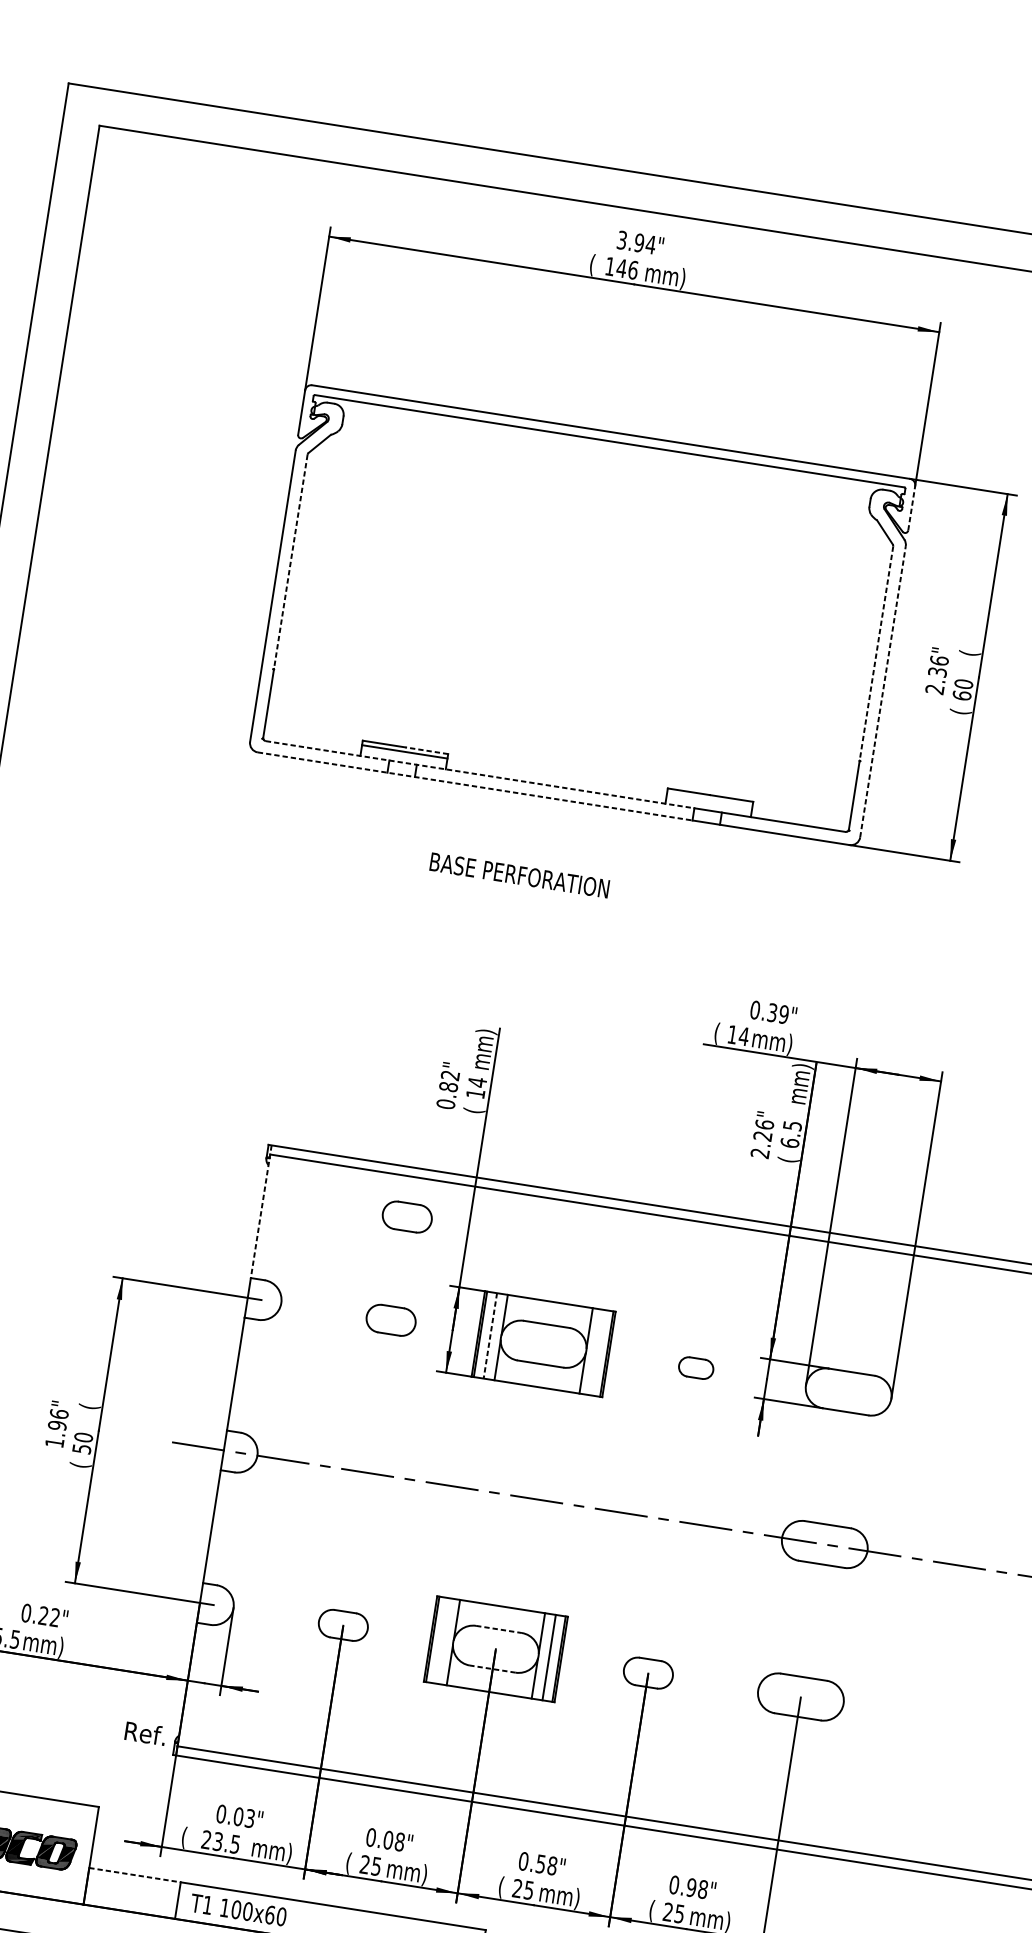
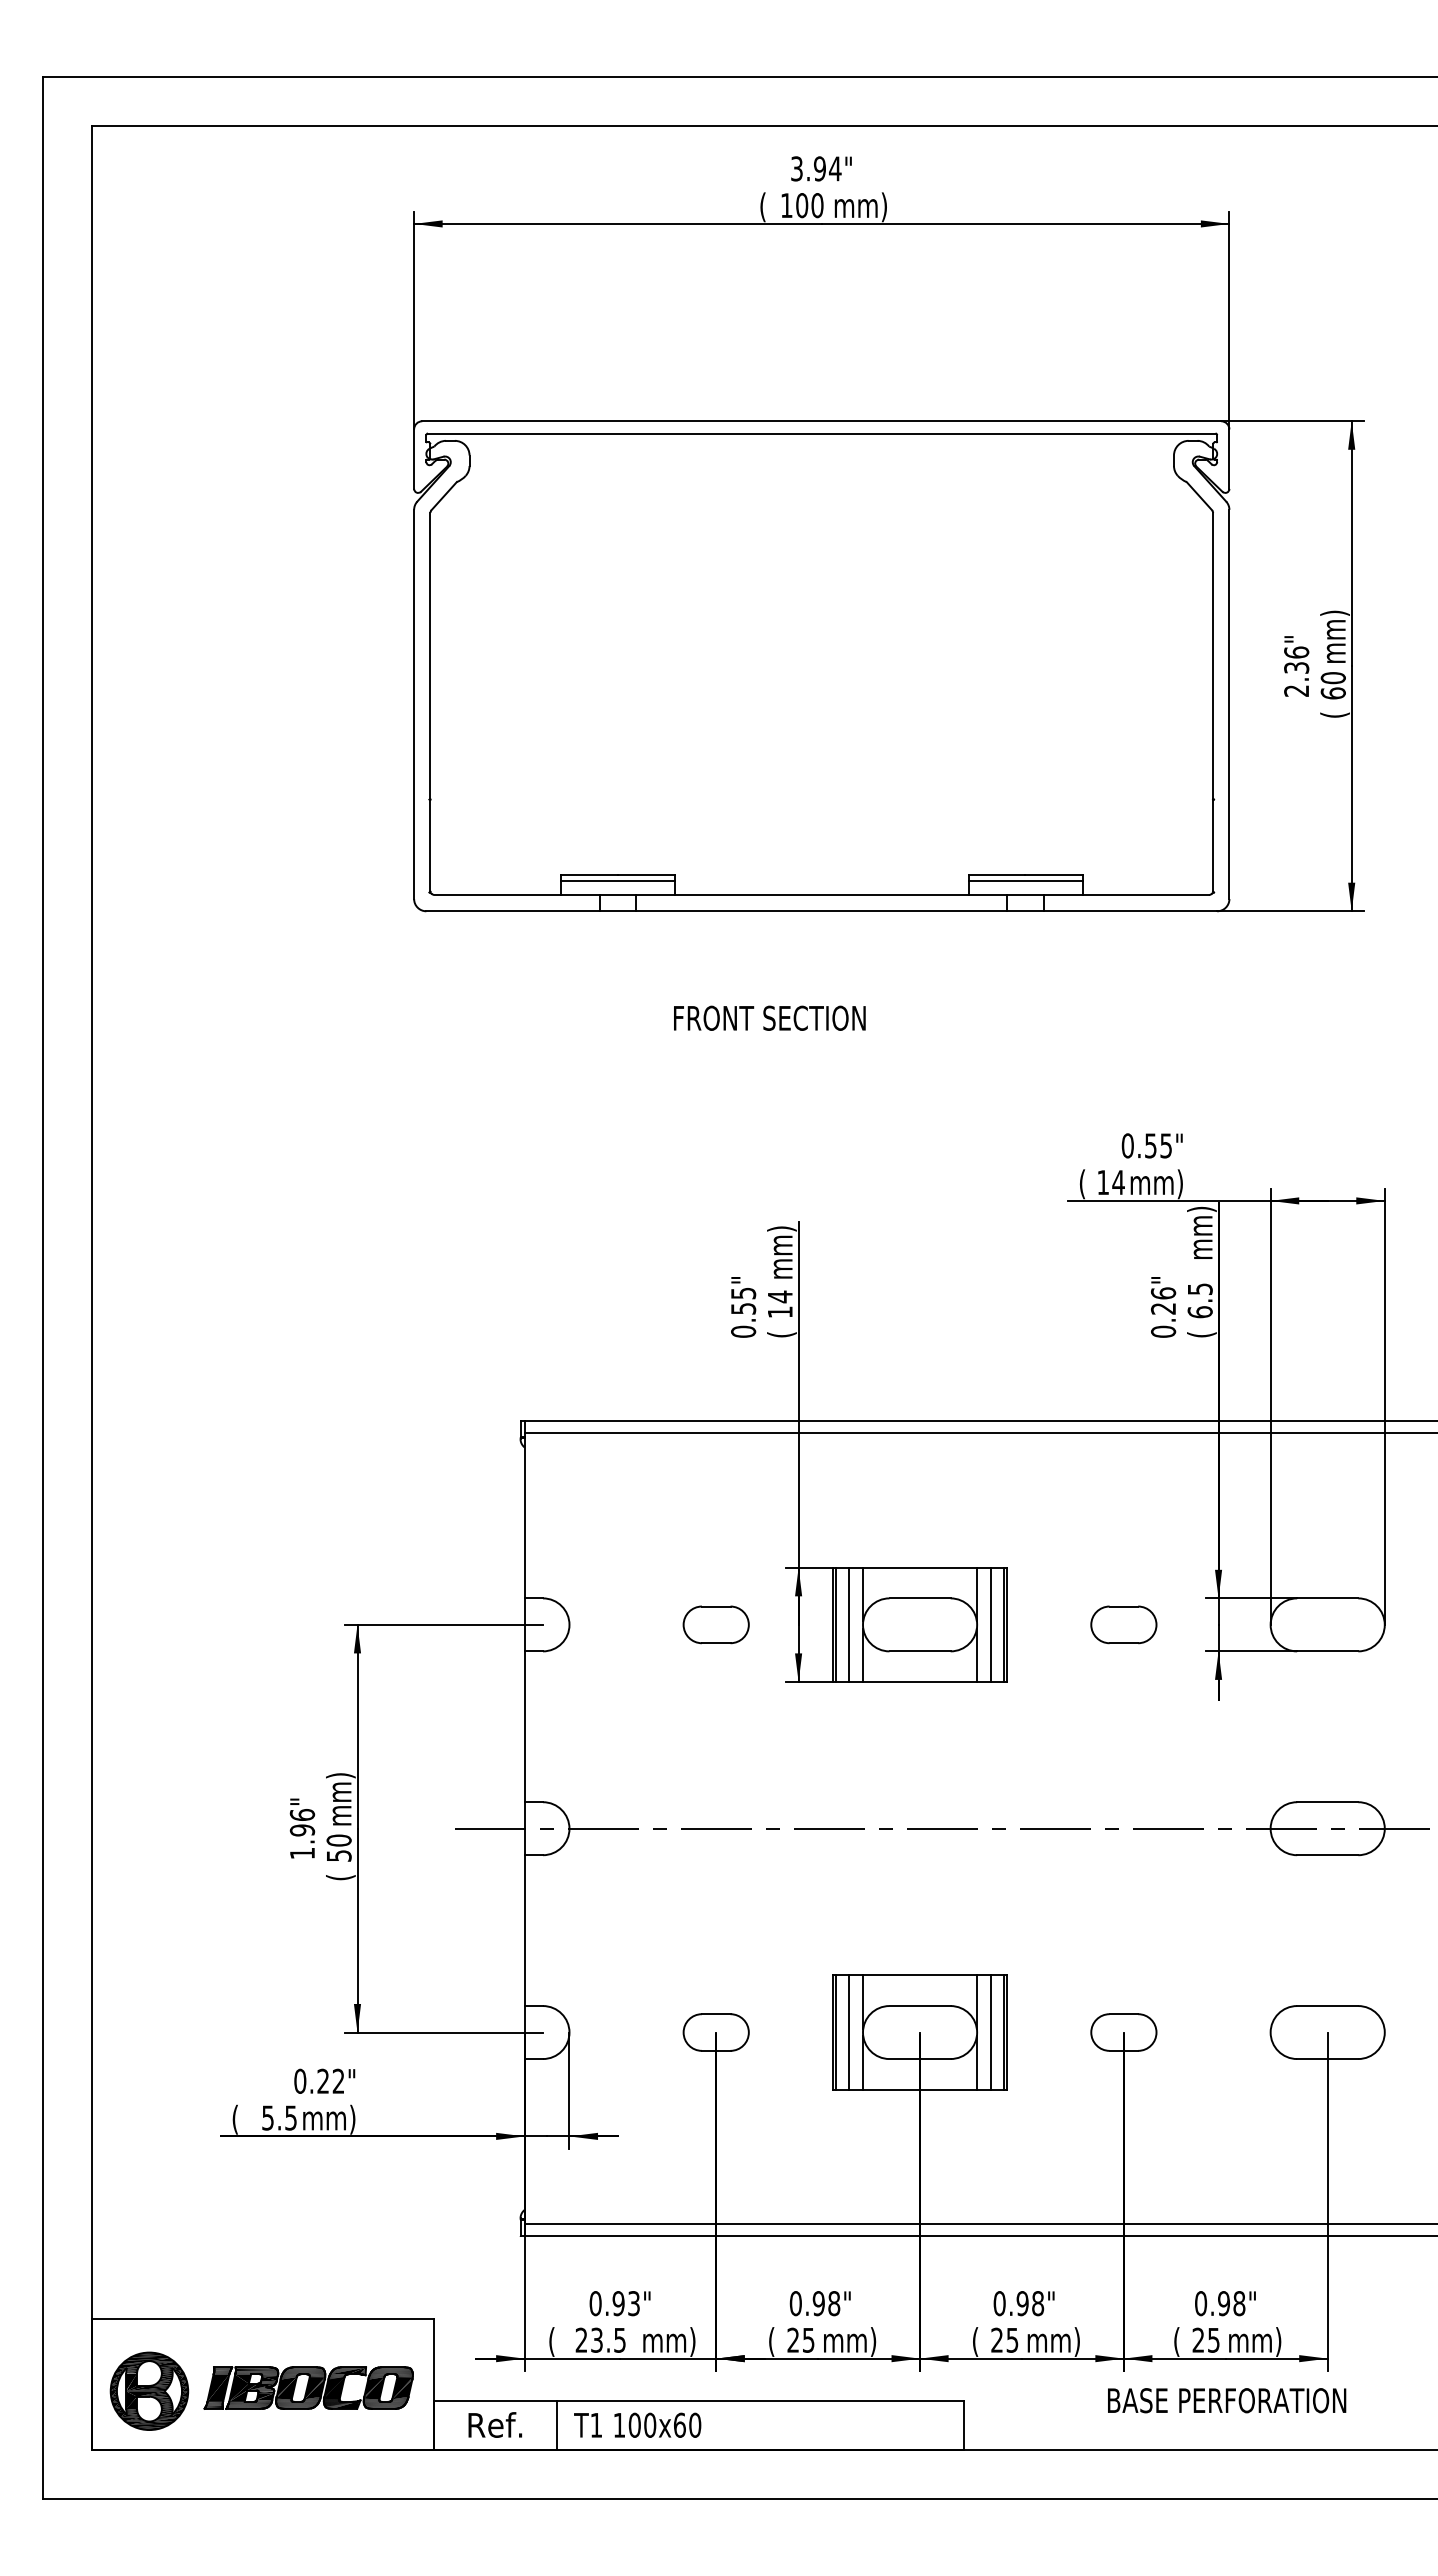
text: (627, 269) -> (809, 205), 146 -> 100
line: (911, 508) -> (1229, 459), dashed -> solid
line: (290, 562) -> (430, 656), dashed -> solid
line: (876, 653) -> (1213, 656), dashed -> solid
text: (969, 653) -> (1334, 636), ( -> mm)
line: (883, 691) -> (1229, 704), dashed -> solid
line: (426, 750) -> (646, 874), dashed -> solid
line: (480, 774) -> (721, 894), dashed -> solid
line: (475, 786) -> (717, 911), dashed -> solid
line: (709, 799) -> (1025, 880), added
text: (520, 875) -> (794, 1017), BASE PERFORATION -> FRONT SECTION
text: (778, 1013) -> (1158, 1145), 0.39" -> 0.55"
text: (449, 1080) -> (743, 1300), 0.82" -> 0.55"
text: (760, 1153) -> (1163, 1331), 2.26" -> 0.26"
line: (261, 1211) -> (524, 1509), dashed -> solid
part: (406, 1216) -> (715, 1486), removed
line: (490, 1336) -> (848, 1625), dashed -> solid
line: (597, 1352) -> (991, 1624), added
part: (695, 1367) -> (1123, 1624), size x1.43
text: (89, 1406) -> (340, 1799), ( -> mm)
line: (499, 1629) -> (920, 2006), dashed -> solid
line: (442, 1640) -> (848, 2032), added
line: (493, 1669) -> (920, 2059), dashed -> solid
text: (145, 1733) -> (494, 2424), moved
text: (238, 1816) -> (618, 2303), 0.03" -> 0.93"
text: (388, 1840) -> (818, 2303), 0.08" -> 0.98"
text: (540, 1864) -> (1022, 2303), 0.58" -> 0.98"
line: (135, 1874) -> (495, 2400), dashed -> solid

